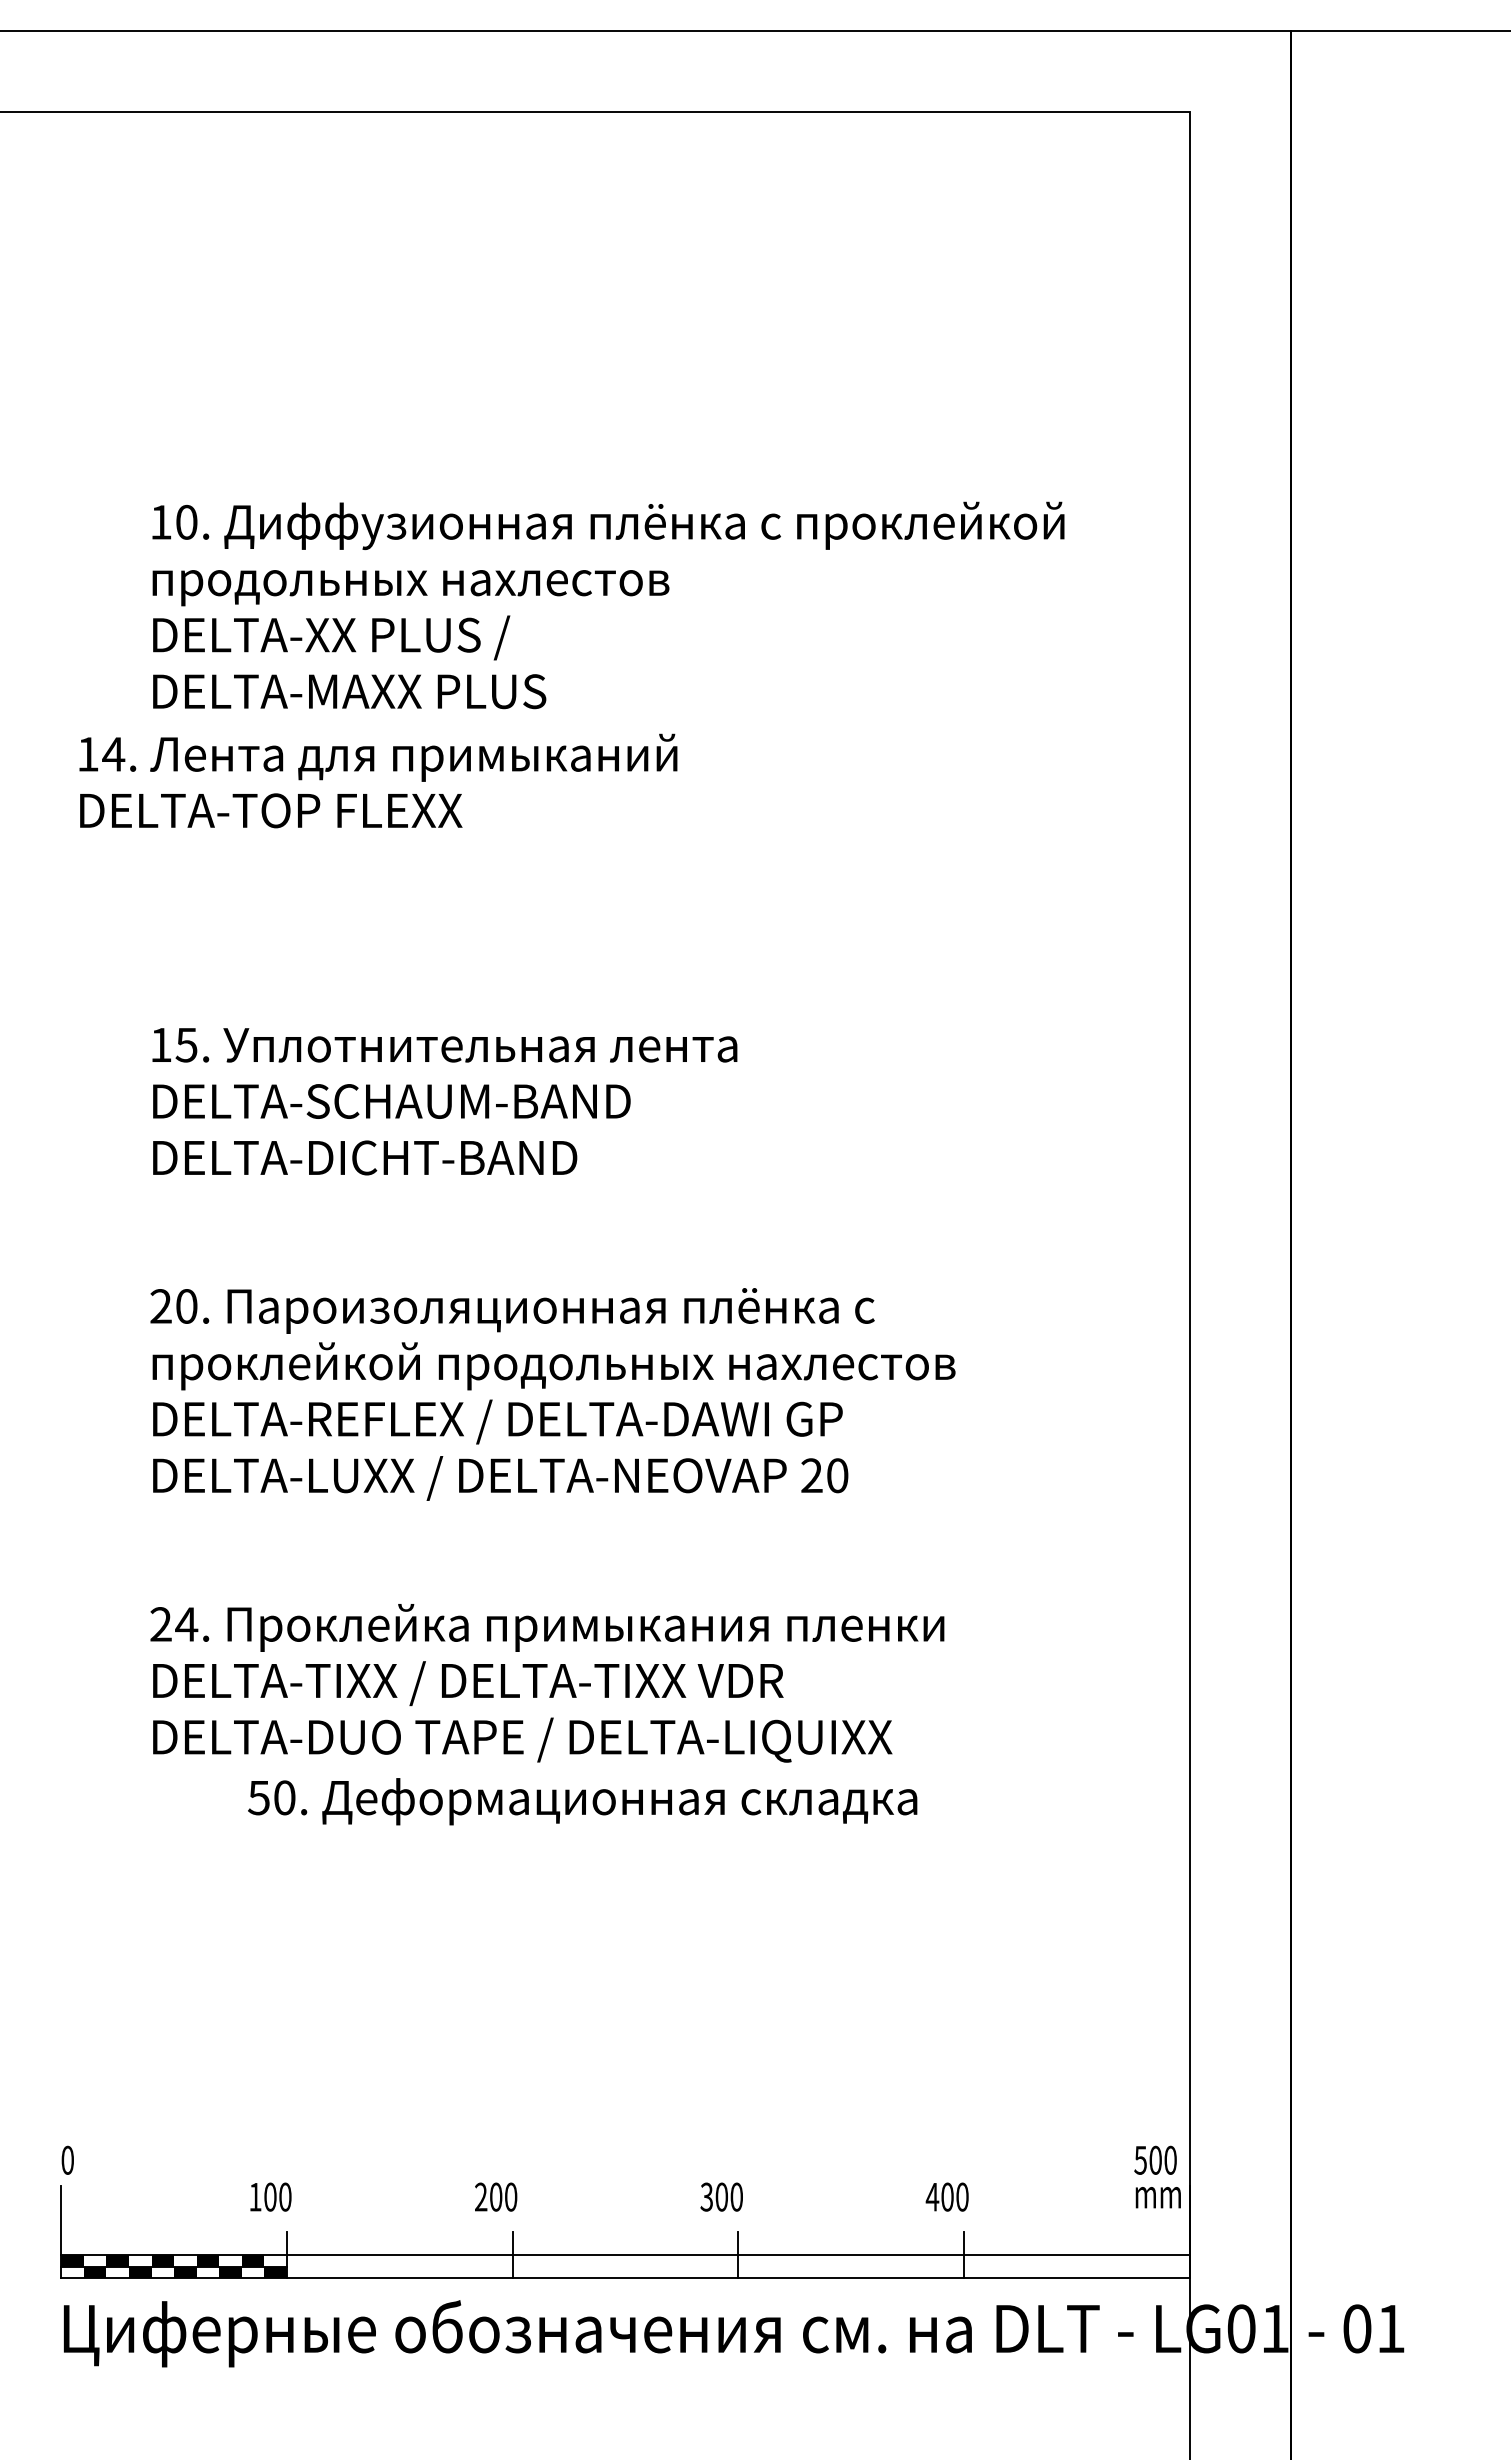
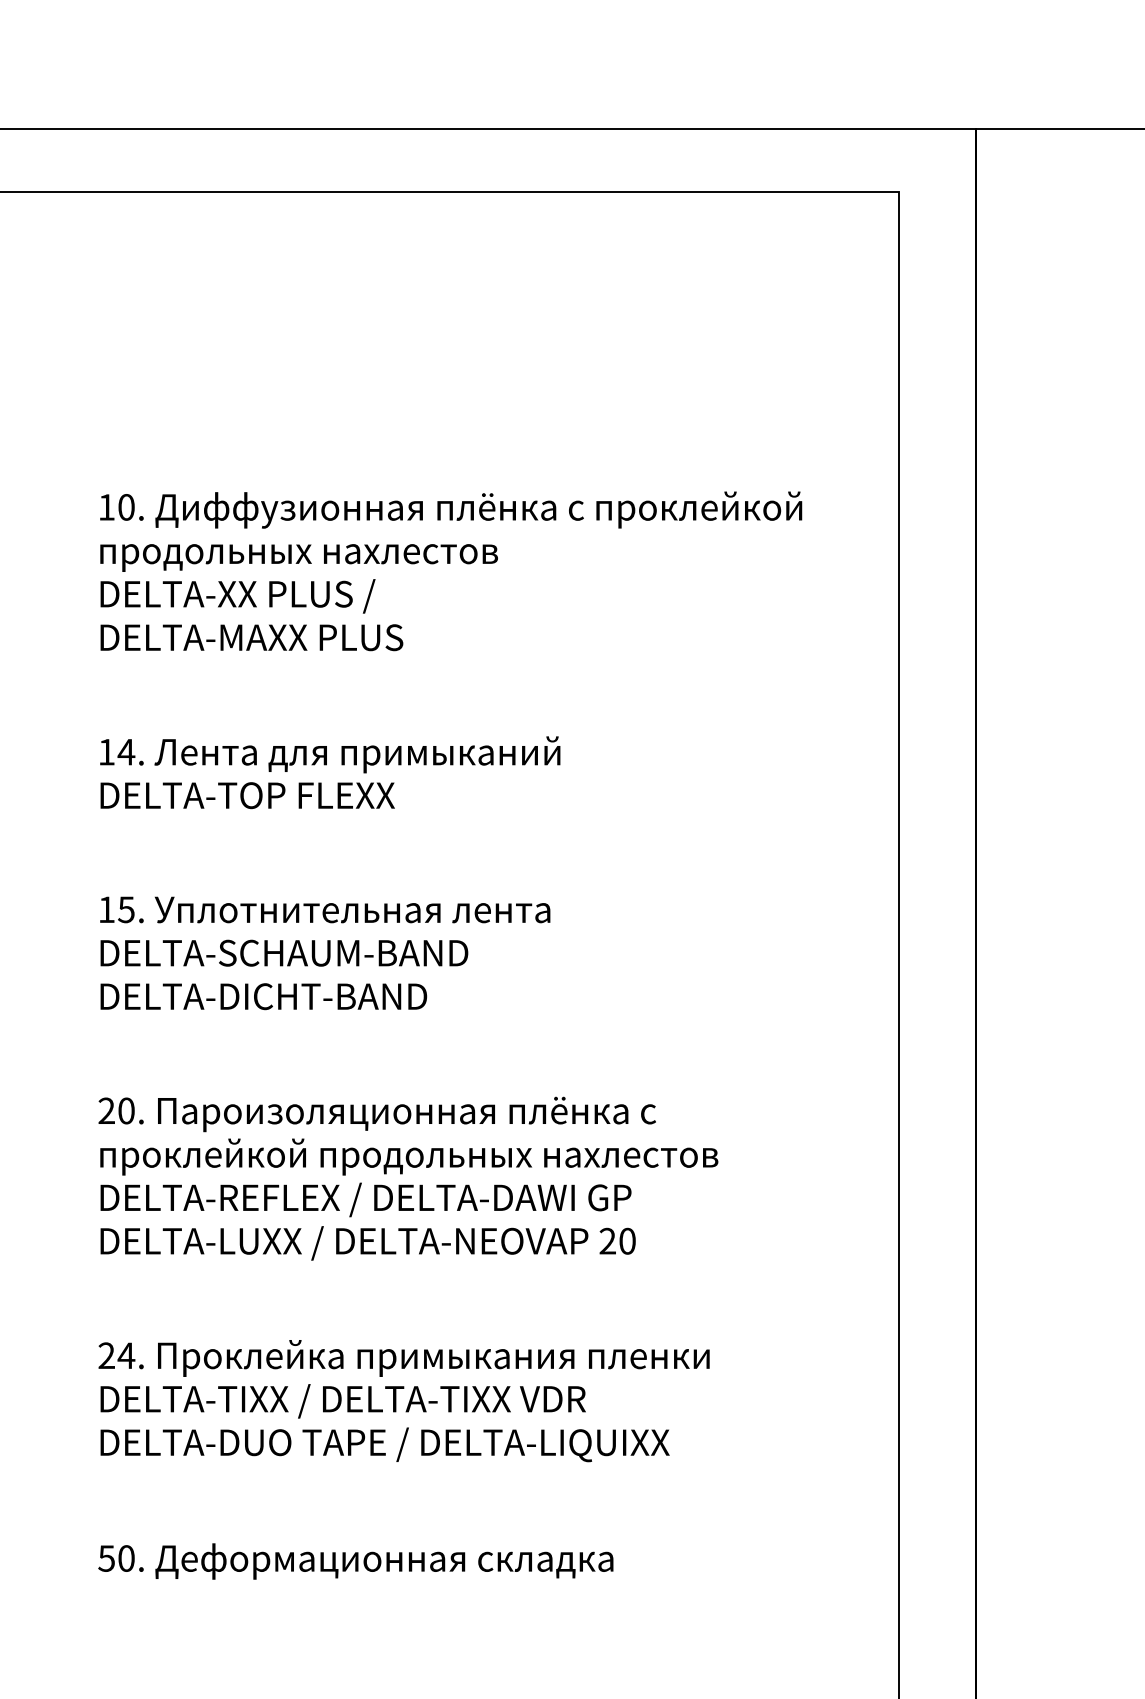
text: (378, 780) -> (330, 772), moved
text: (582, 1801) -> (355, 1561), moved

